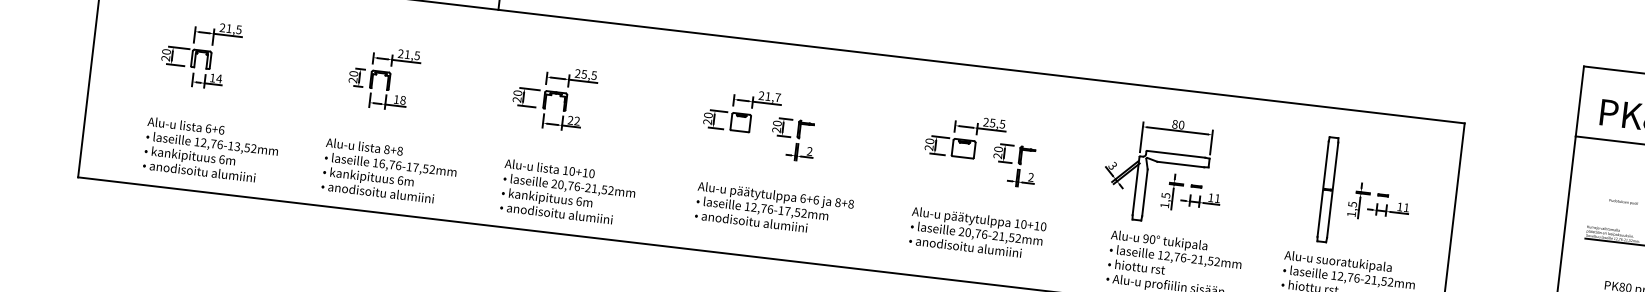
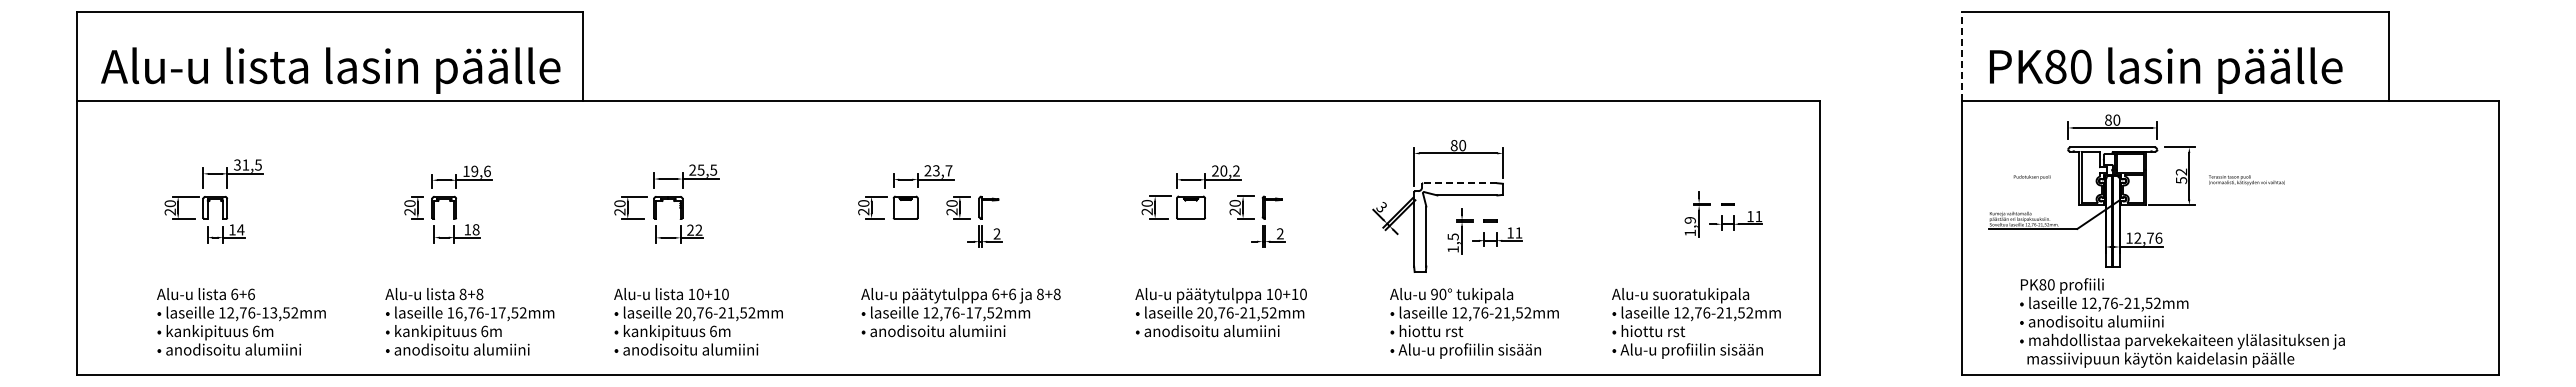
text: (222, 28) -> (237, 165), 21,5 -> 31,5
text: (408, 54) -> (476, 171), 21,5 -> 19,6
text: (768, 96) -> (936, 170), 21,7 -> 23,7
line: (1579, 101) -> (1961, 56), solid -> dashed
text: (997, 123) -> (1229, 170), 25,5 -> 20,2
line: (1175, 154) -> (1459, 183), solid -> dashed
part: (1327, 188) -> (1656, 204), removed
text: (1352, 204) -> (1689, 220), 1,5 -> 1,9

